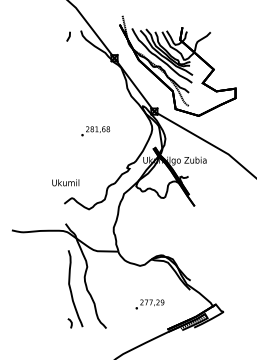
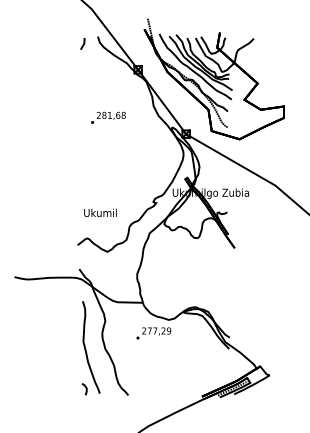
text: (95, 131) -> (108, 117), moved
text: (65, 182) -> (100, 212), moved
text: (149, 304) -> (153, 333), moved

